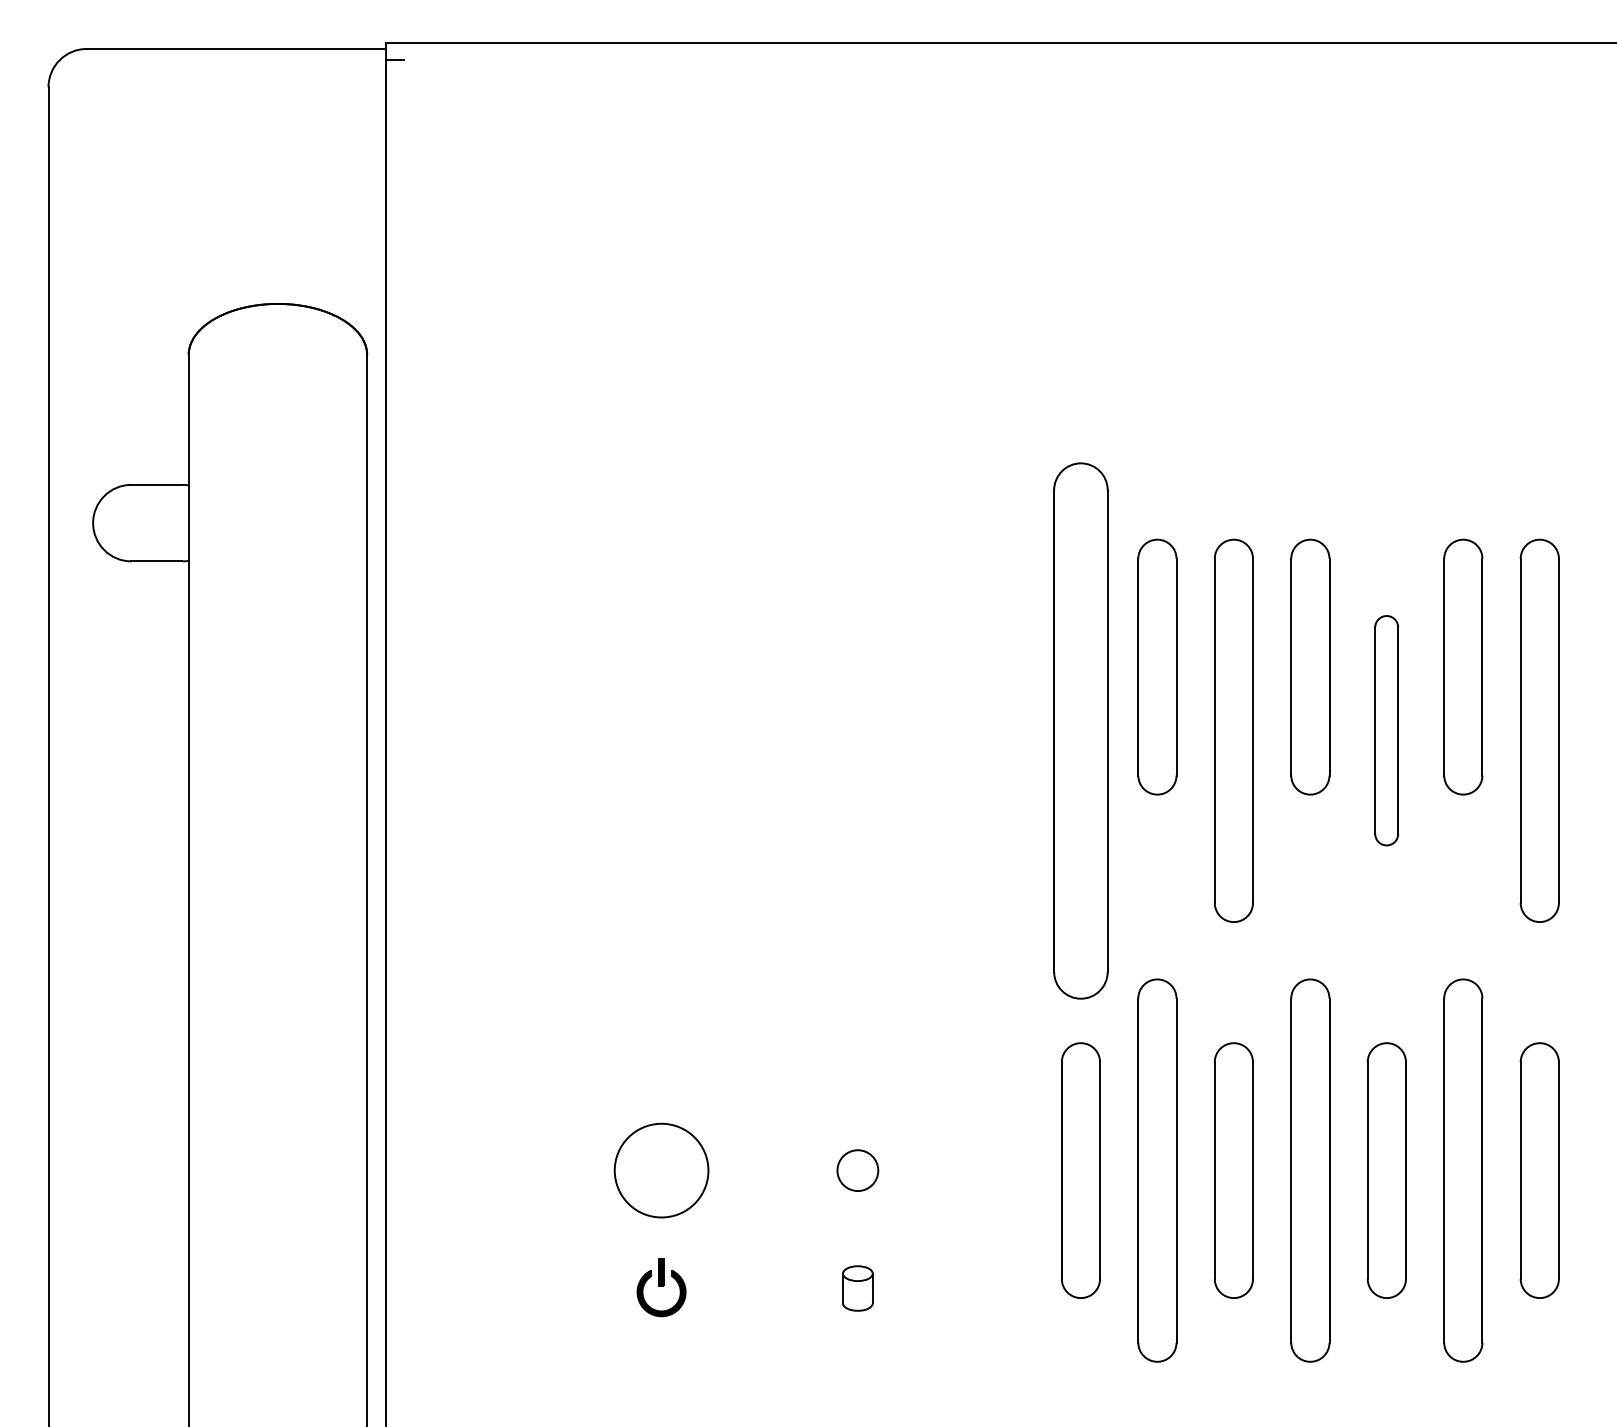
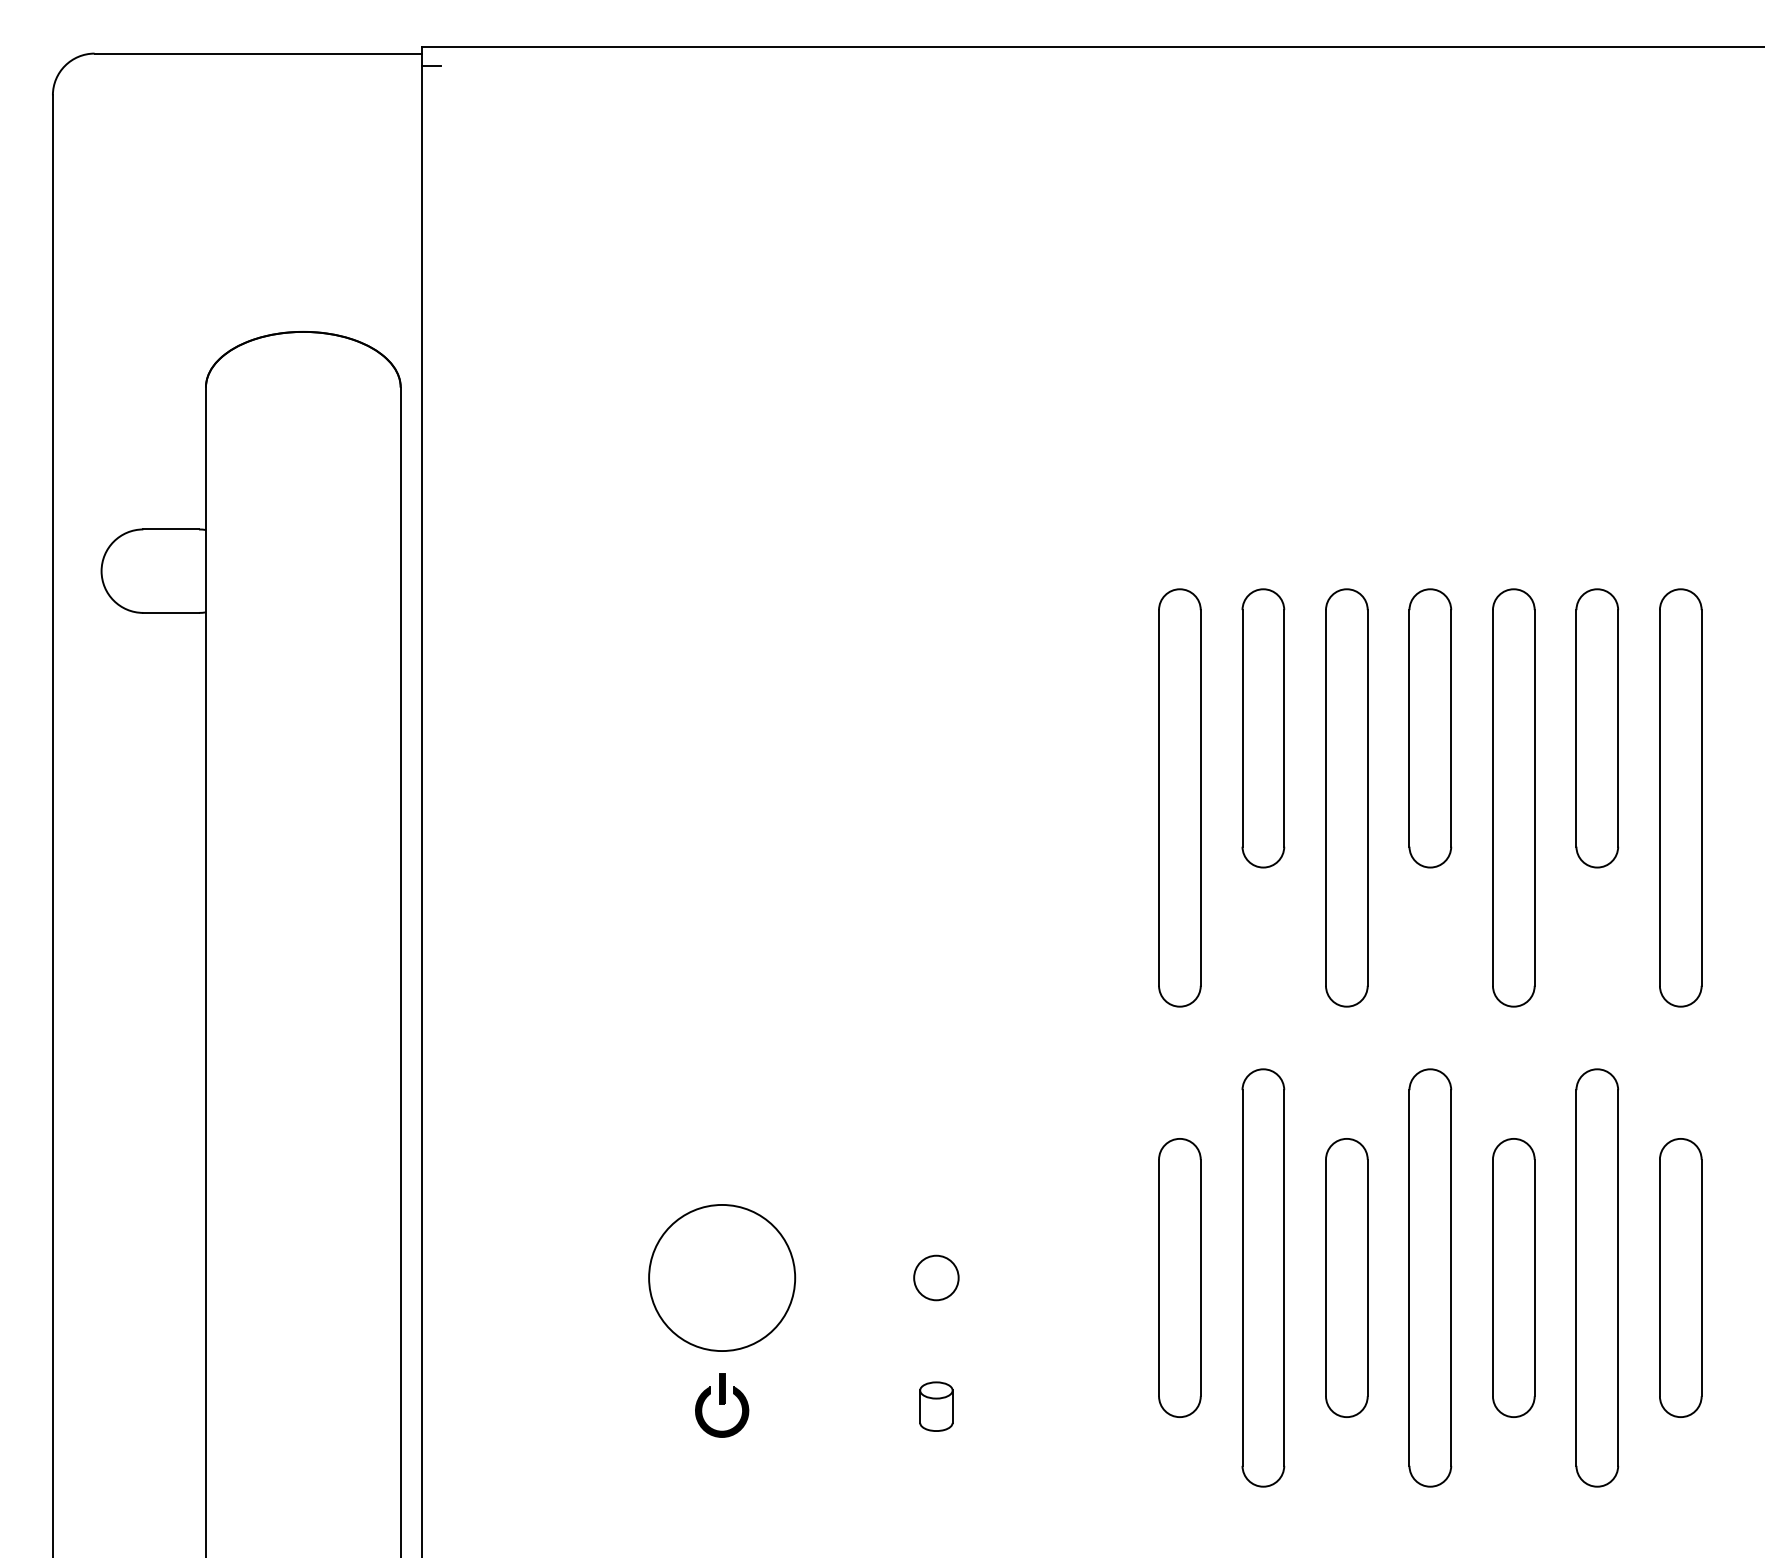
part: (1080, 730) -> (1179, 797), size x0.71
part: (1386, 730) -> (1513, 797), size x1.67
circle: (661, 1170) -> (722, 1277), size x1.43

